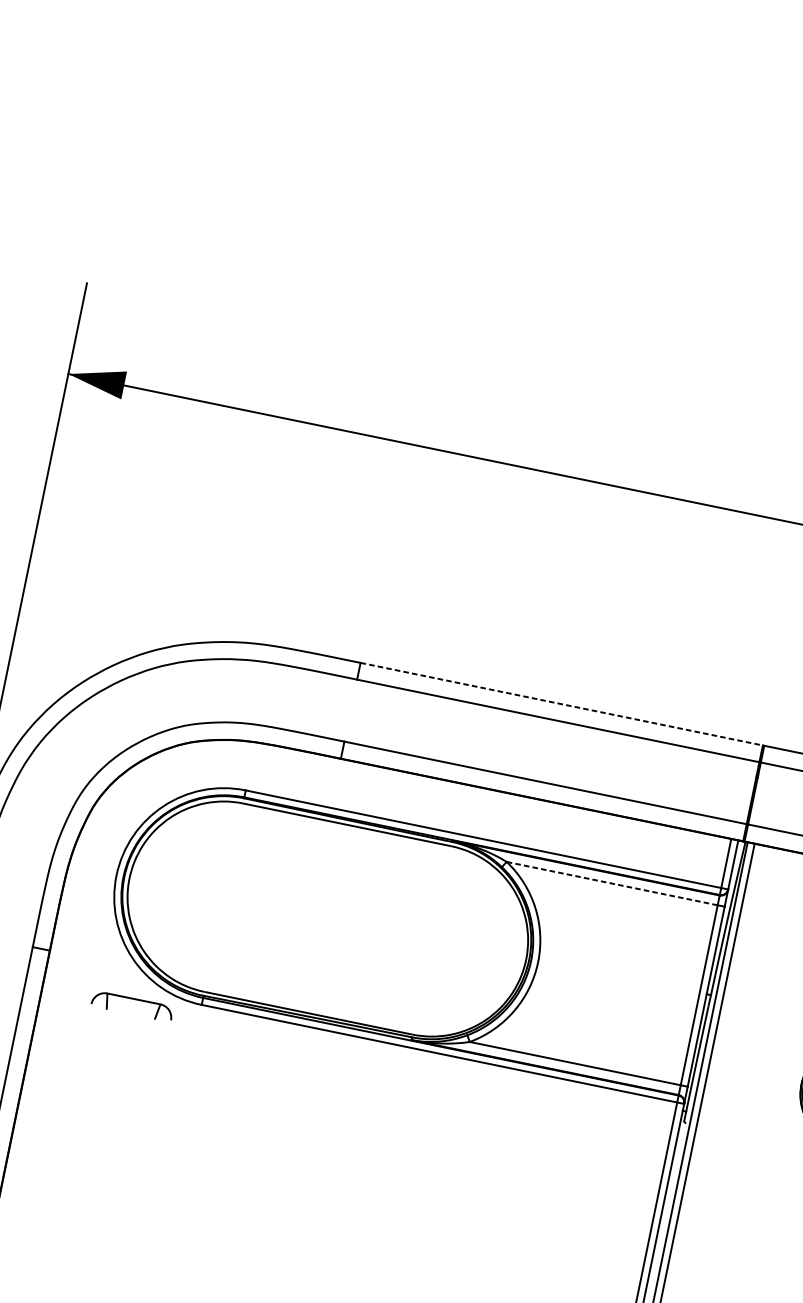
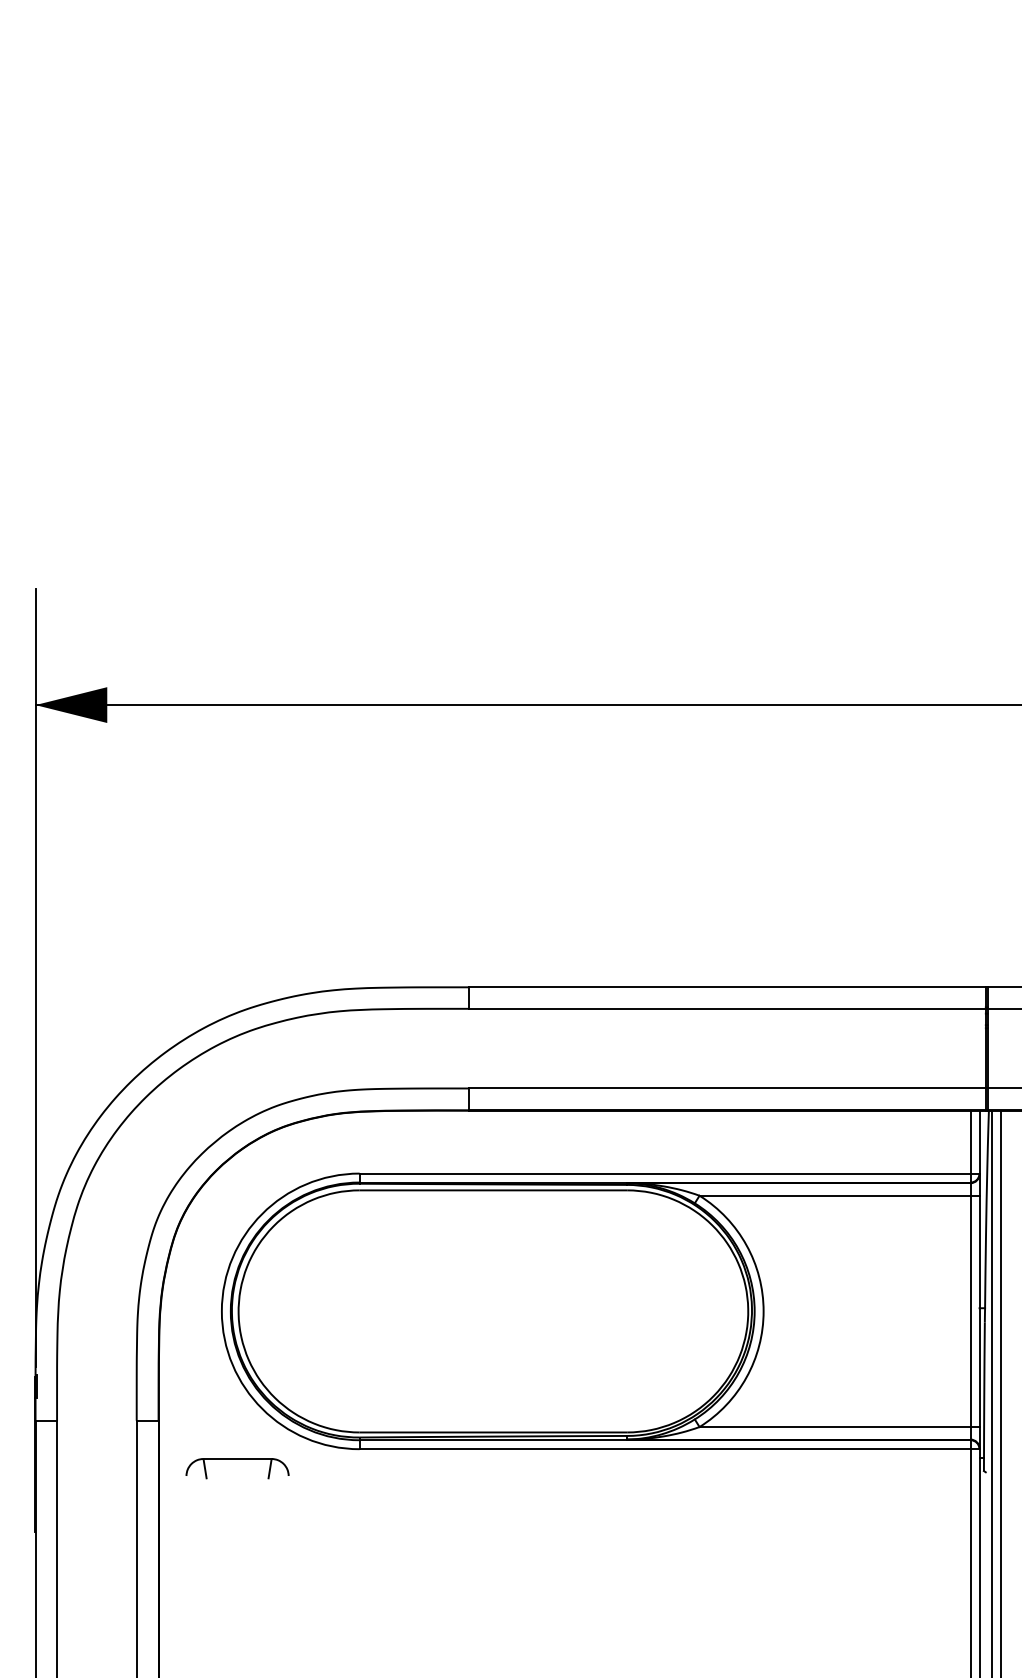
line: (561, 704) -> (727, 987), dashed -> solid
line: (612, 883) -> (835, 1195), dashed -> solid
part: (133, 999) -> (237, 1459), moved

